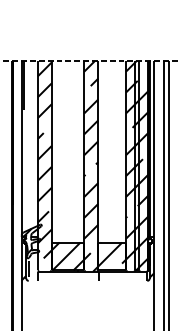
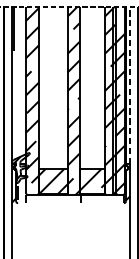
line: (154, 148) -> (130, 85), solid -> dashed

